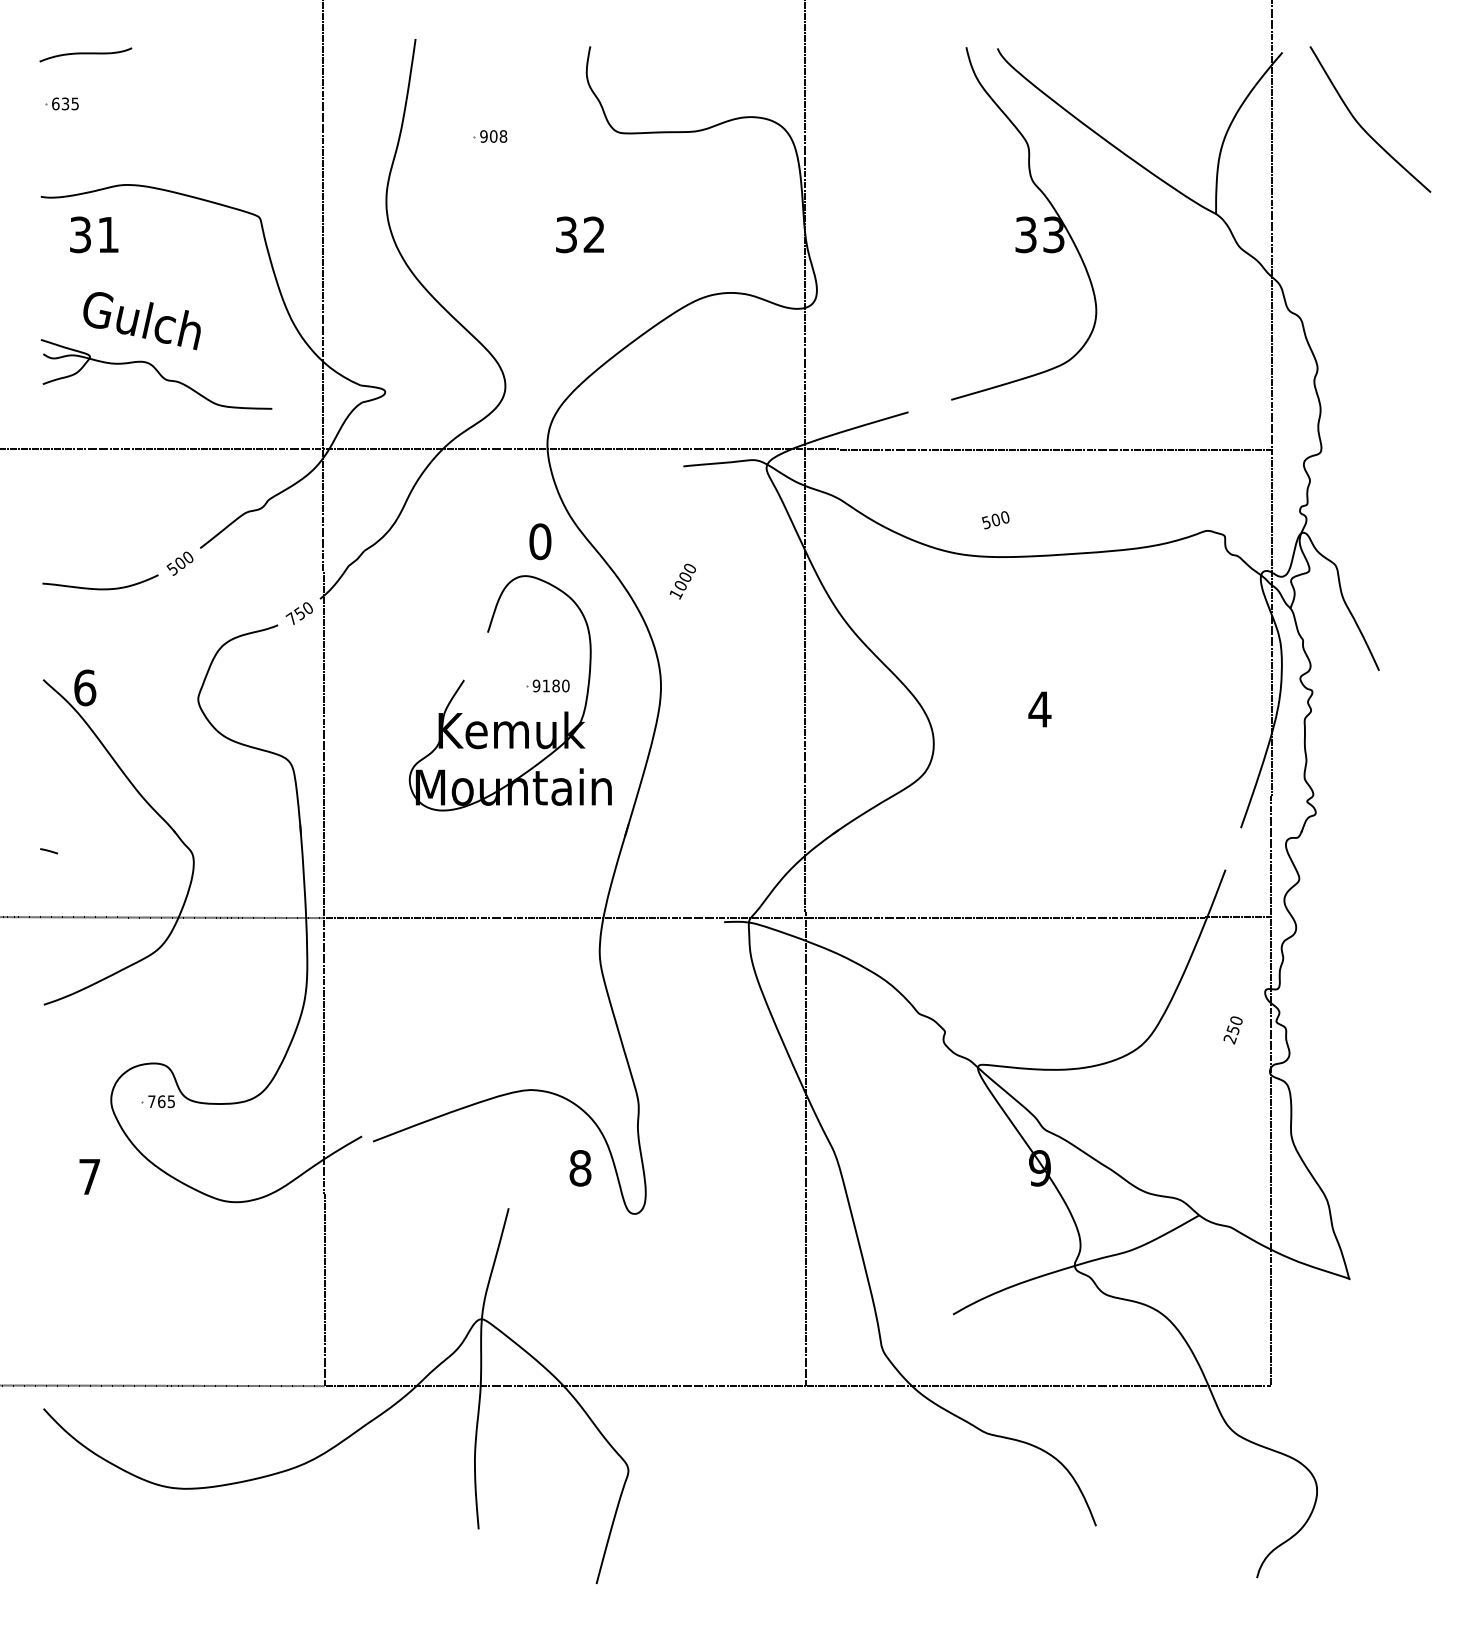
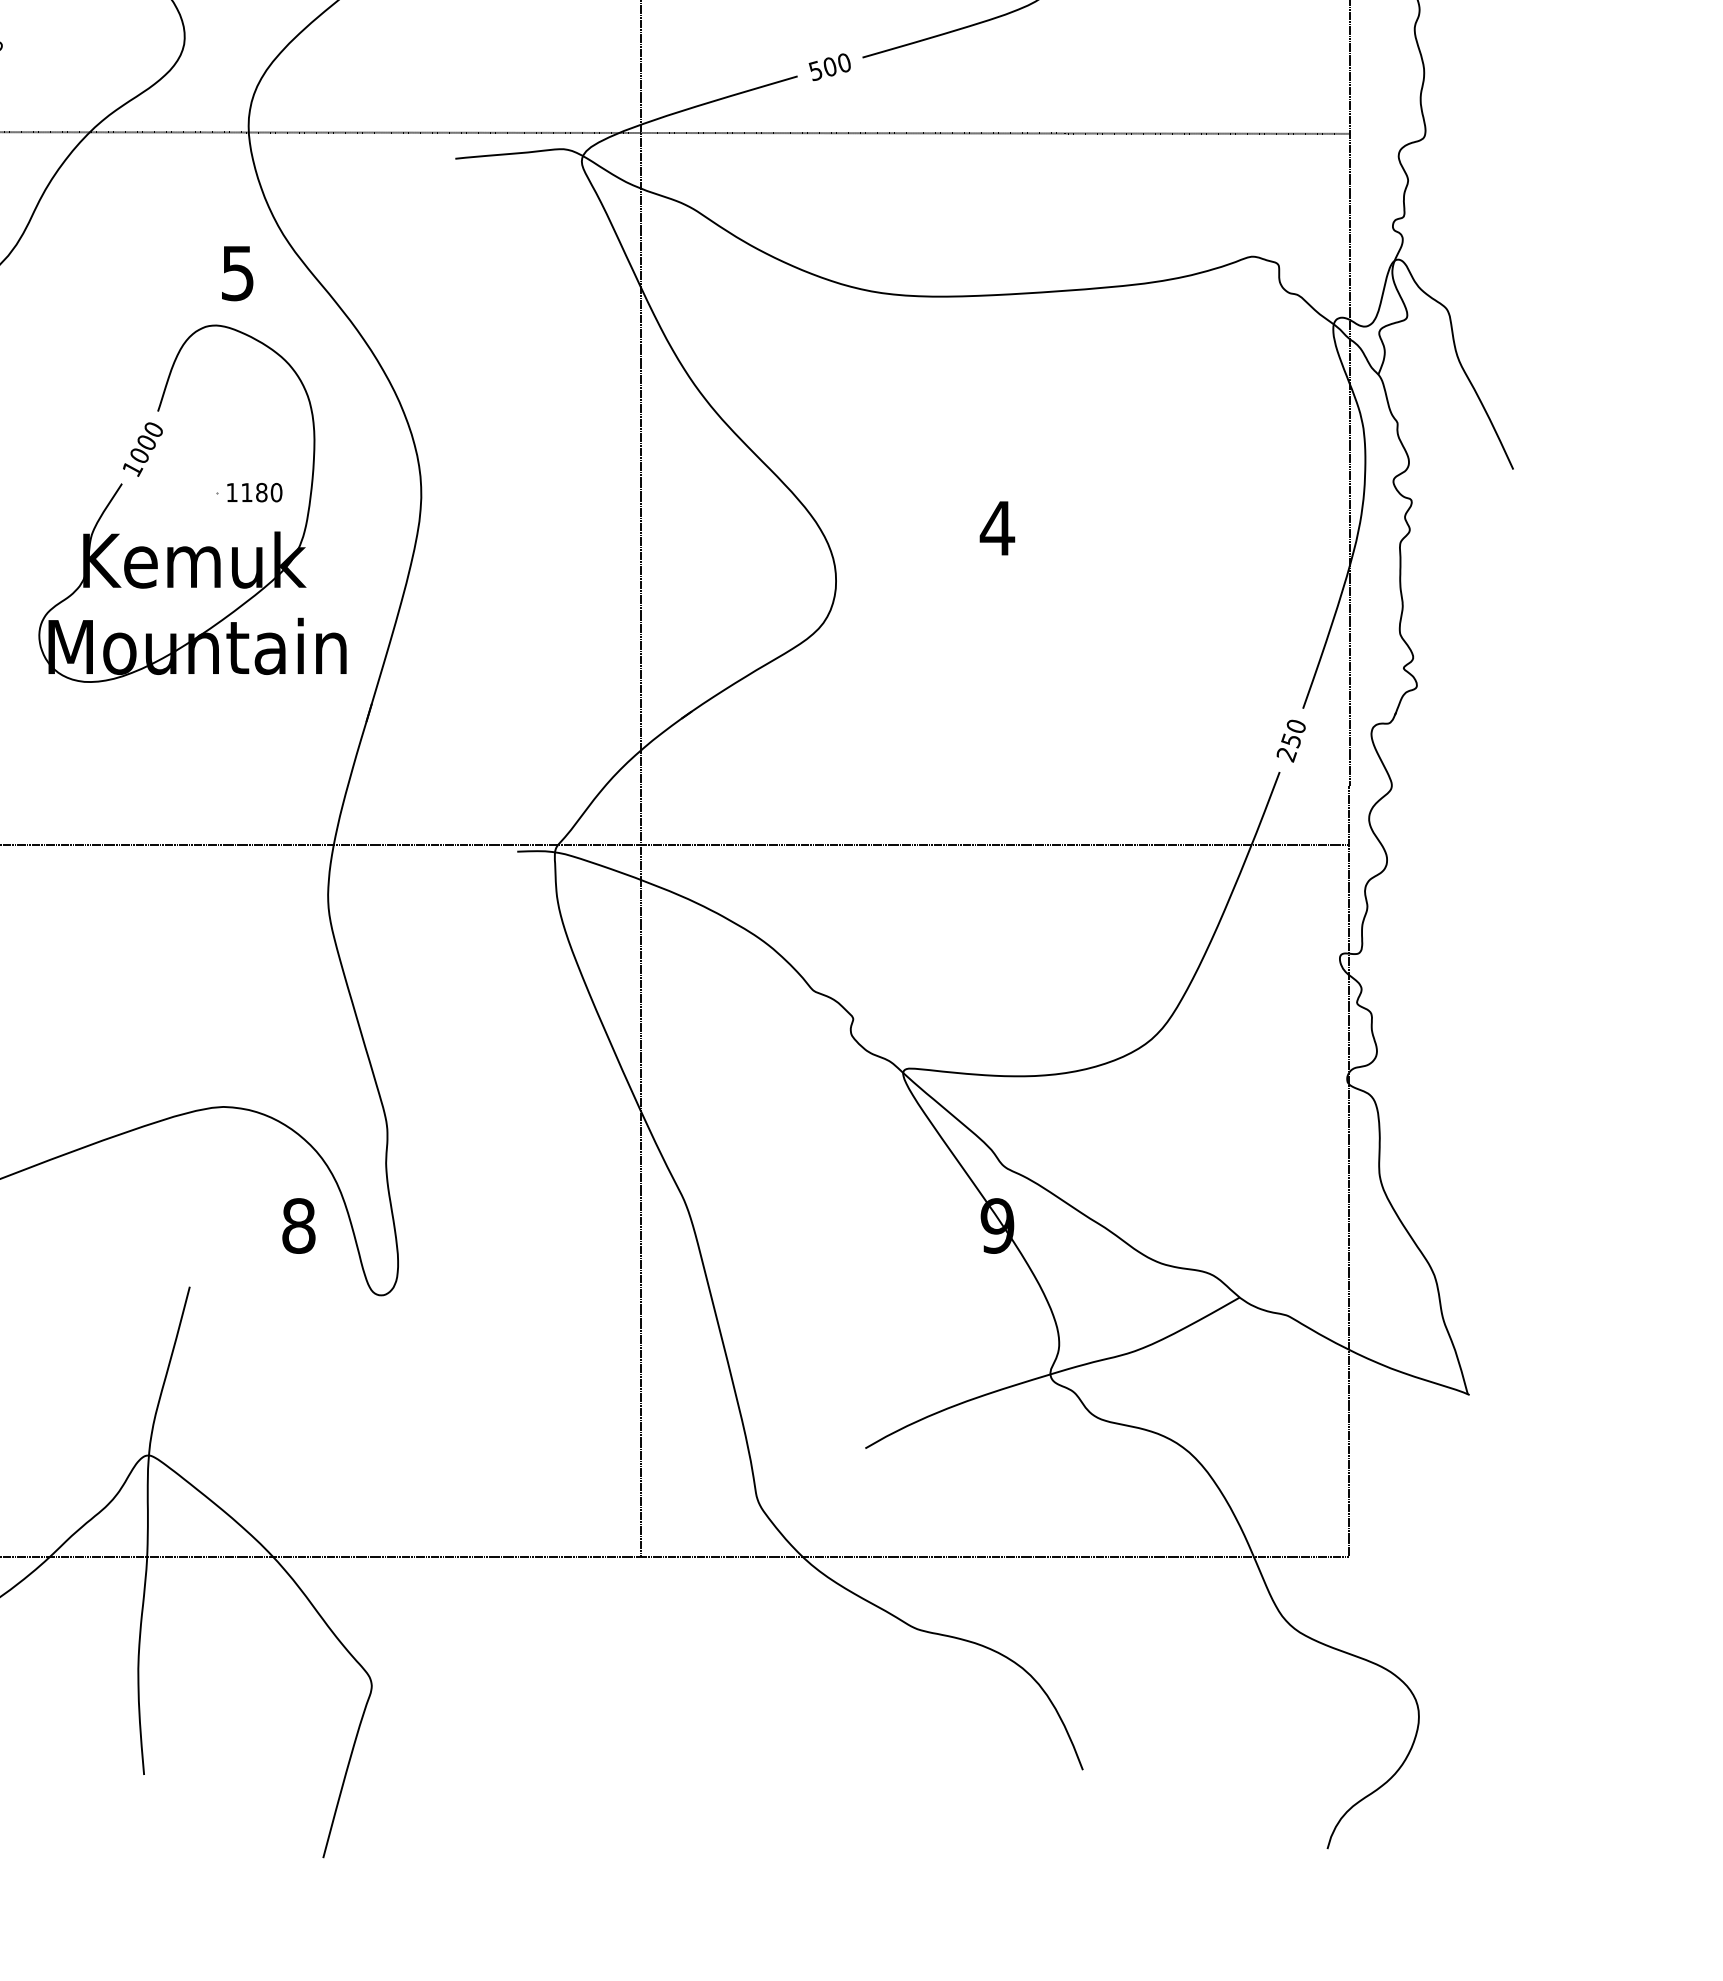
text: (995, 520) -> (829, 67), moved
text: (540, 541) -> (238, 272), 0 -> 5
text: (682, 581) -> (142, 449), moved
text: (536, 685) -> (231, 491), 9180 -> 1180
text: (1232, 1030) -> (1290, 741), moved

